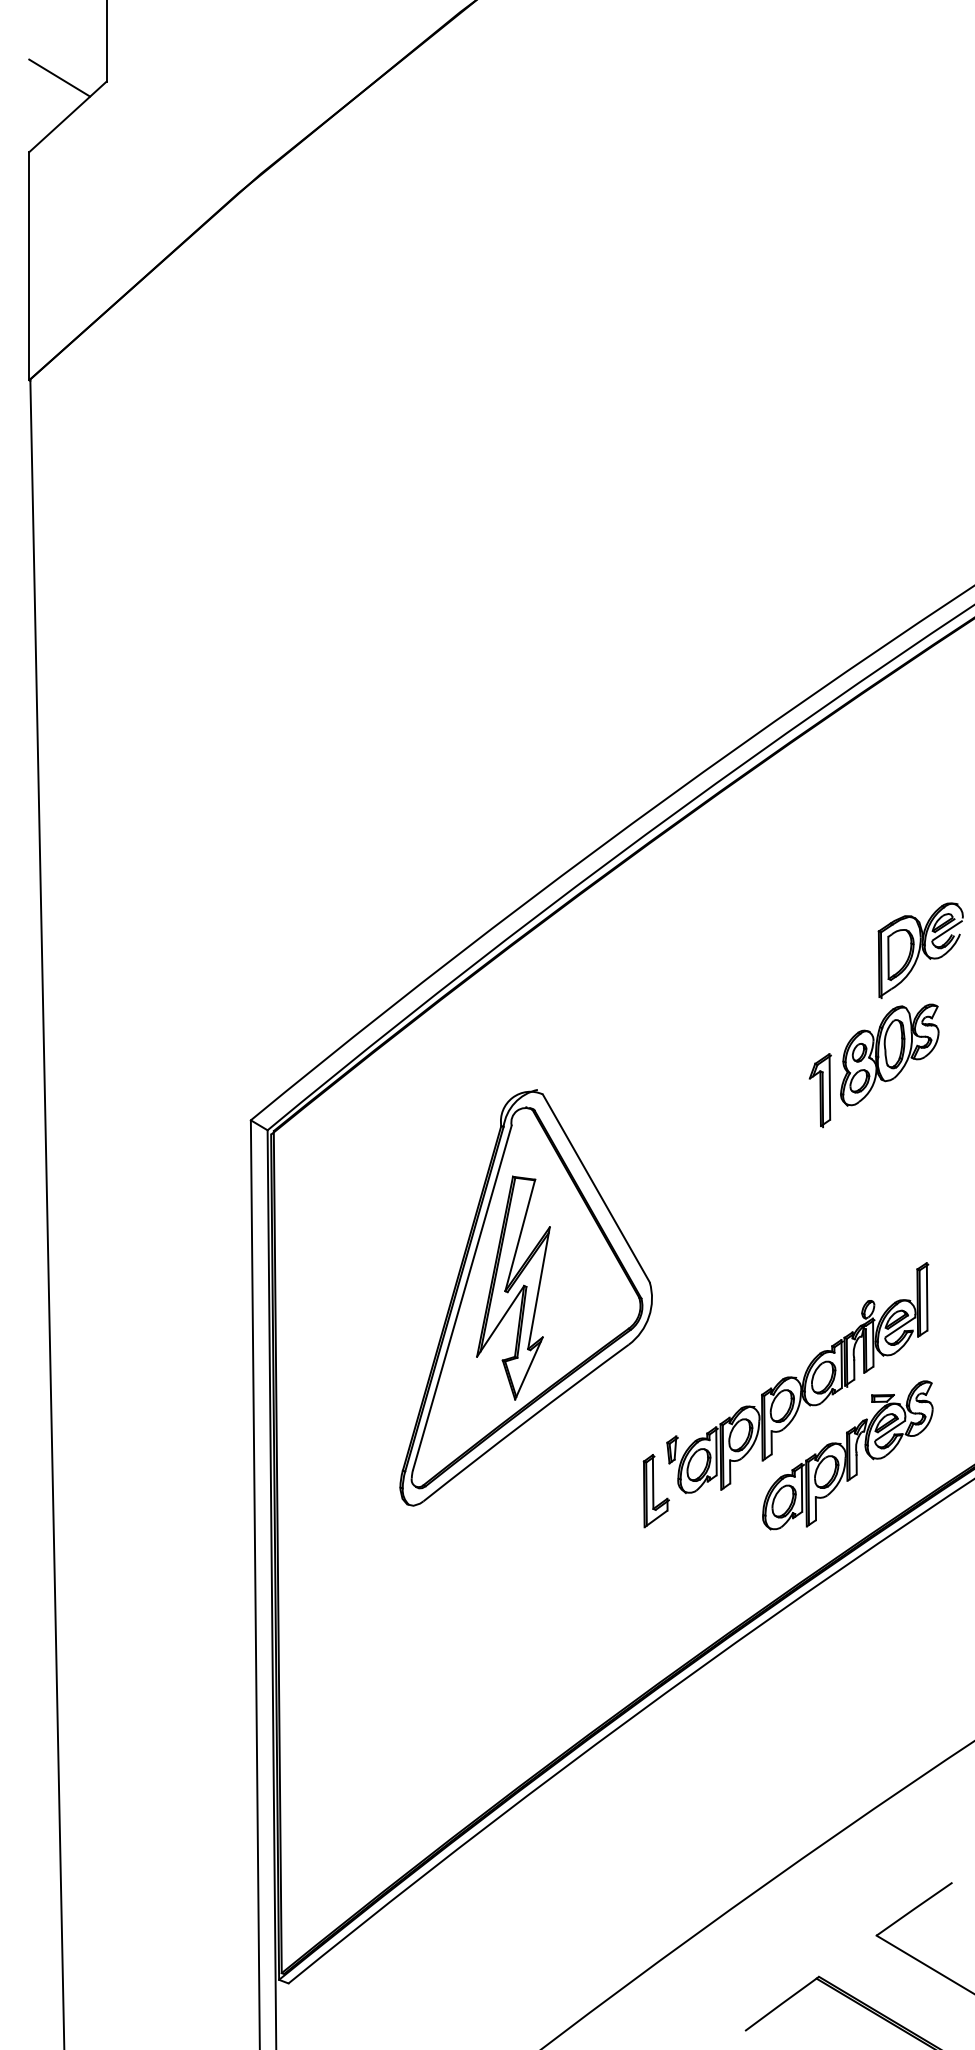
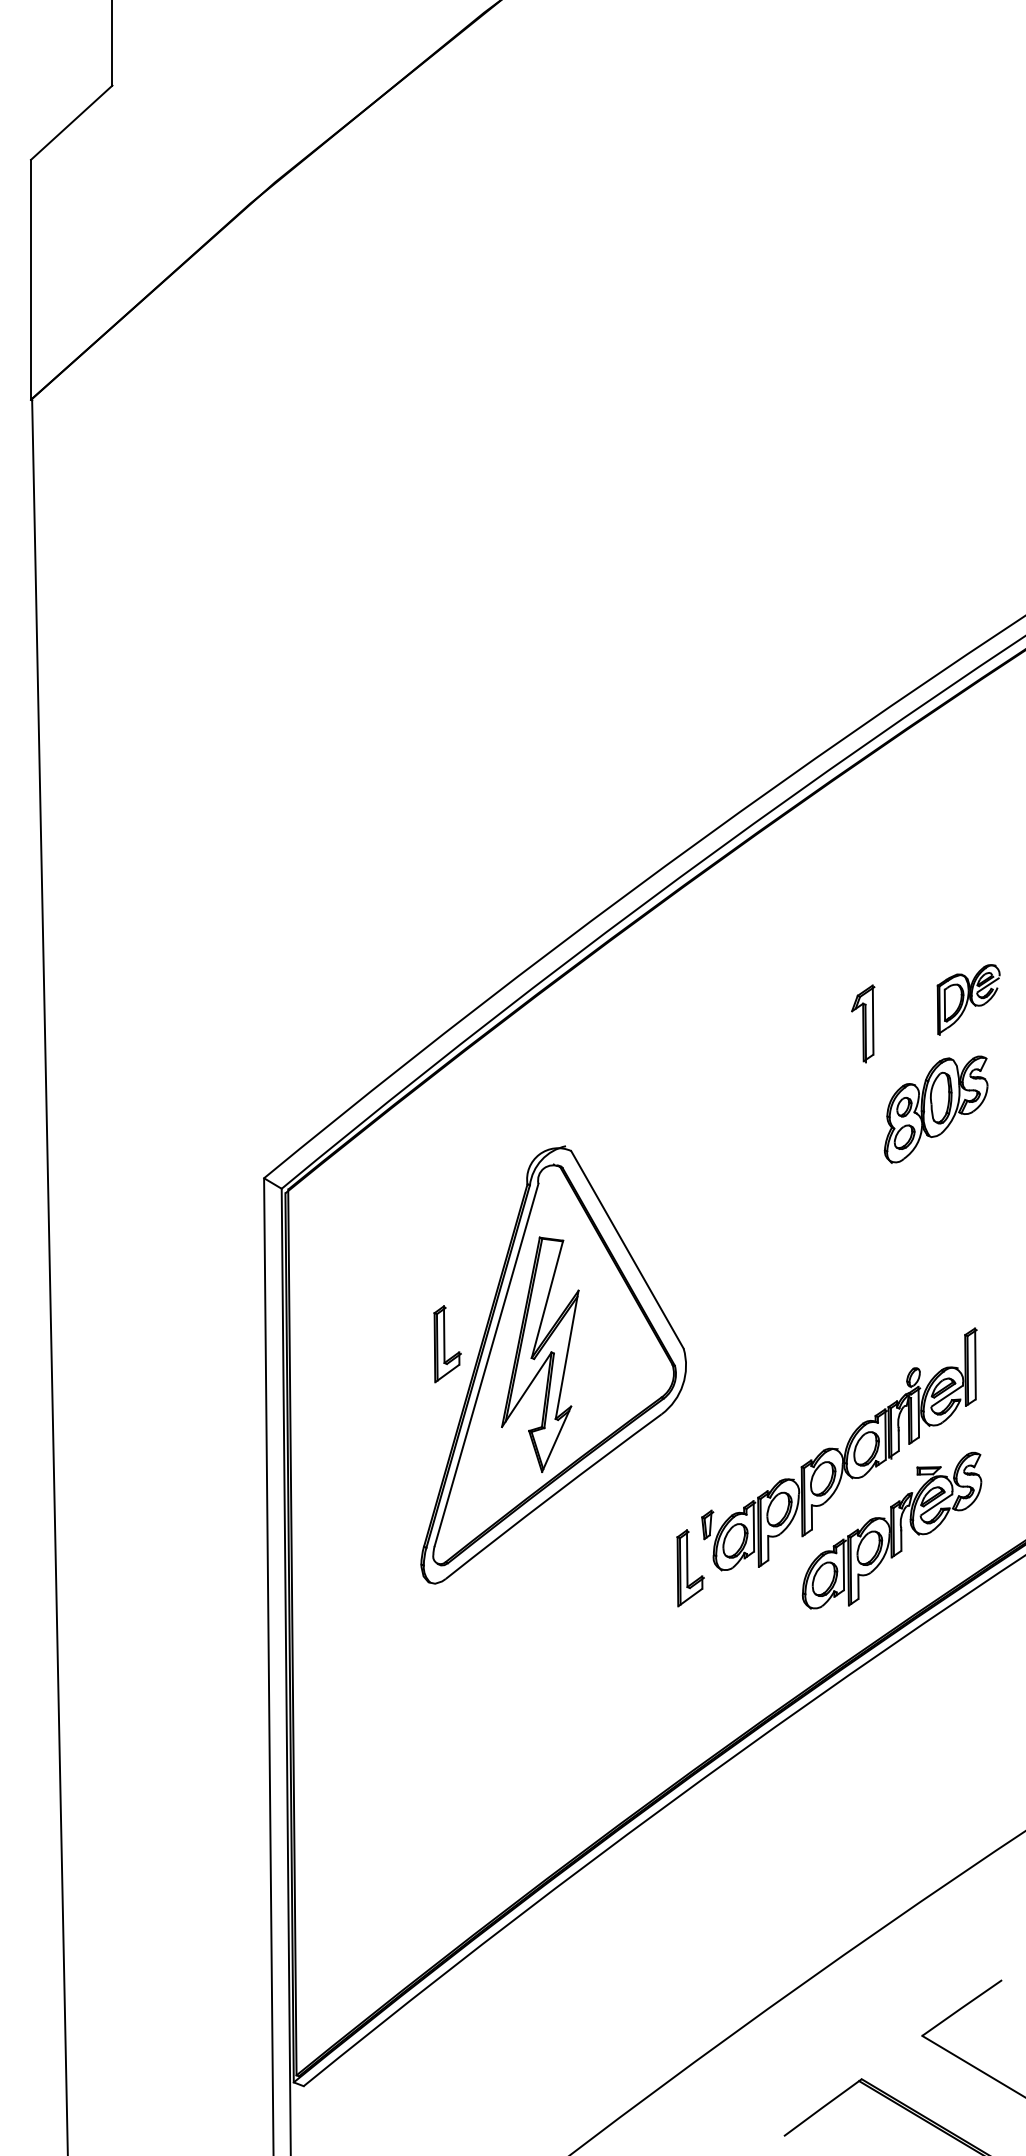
line: (59, 77) -> (62, 81), removed
part: (920, 950) -> (968, 999), size x0.7
part: (819, 1090) -> (862, 1023), moved
part: (424, 1278) -> (446, 1344), added

